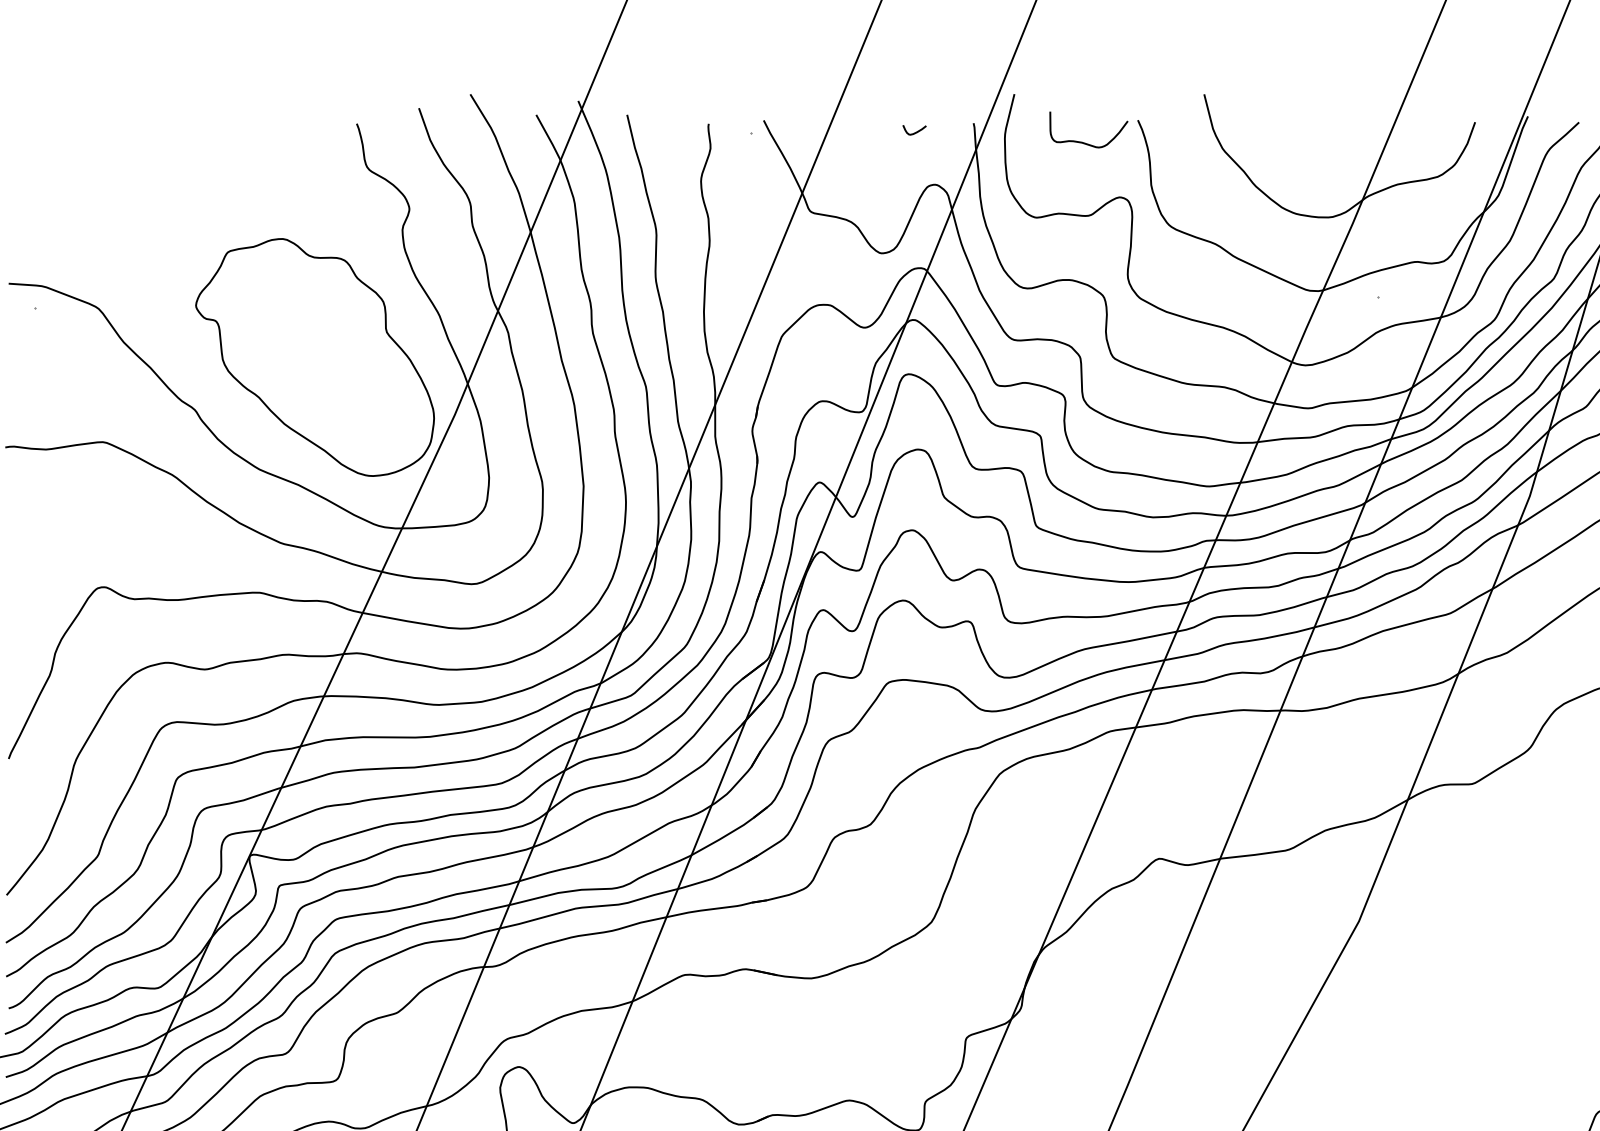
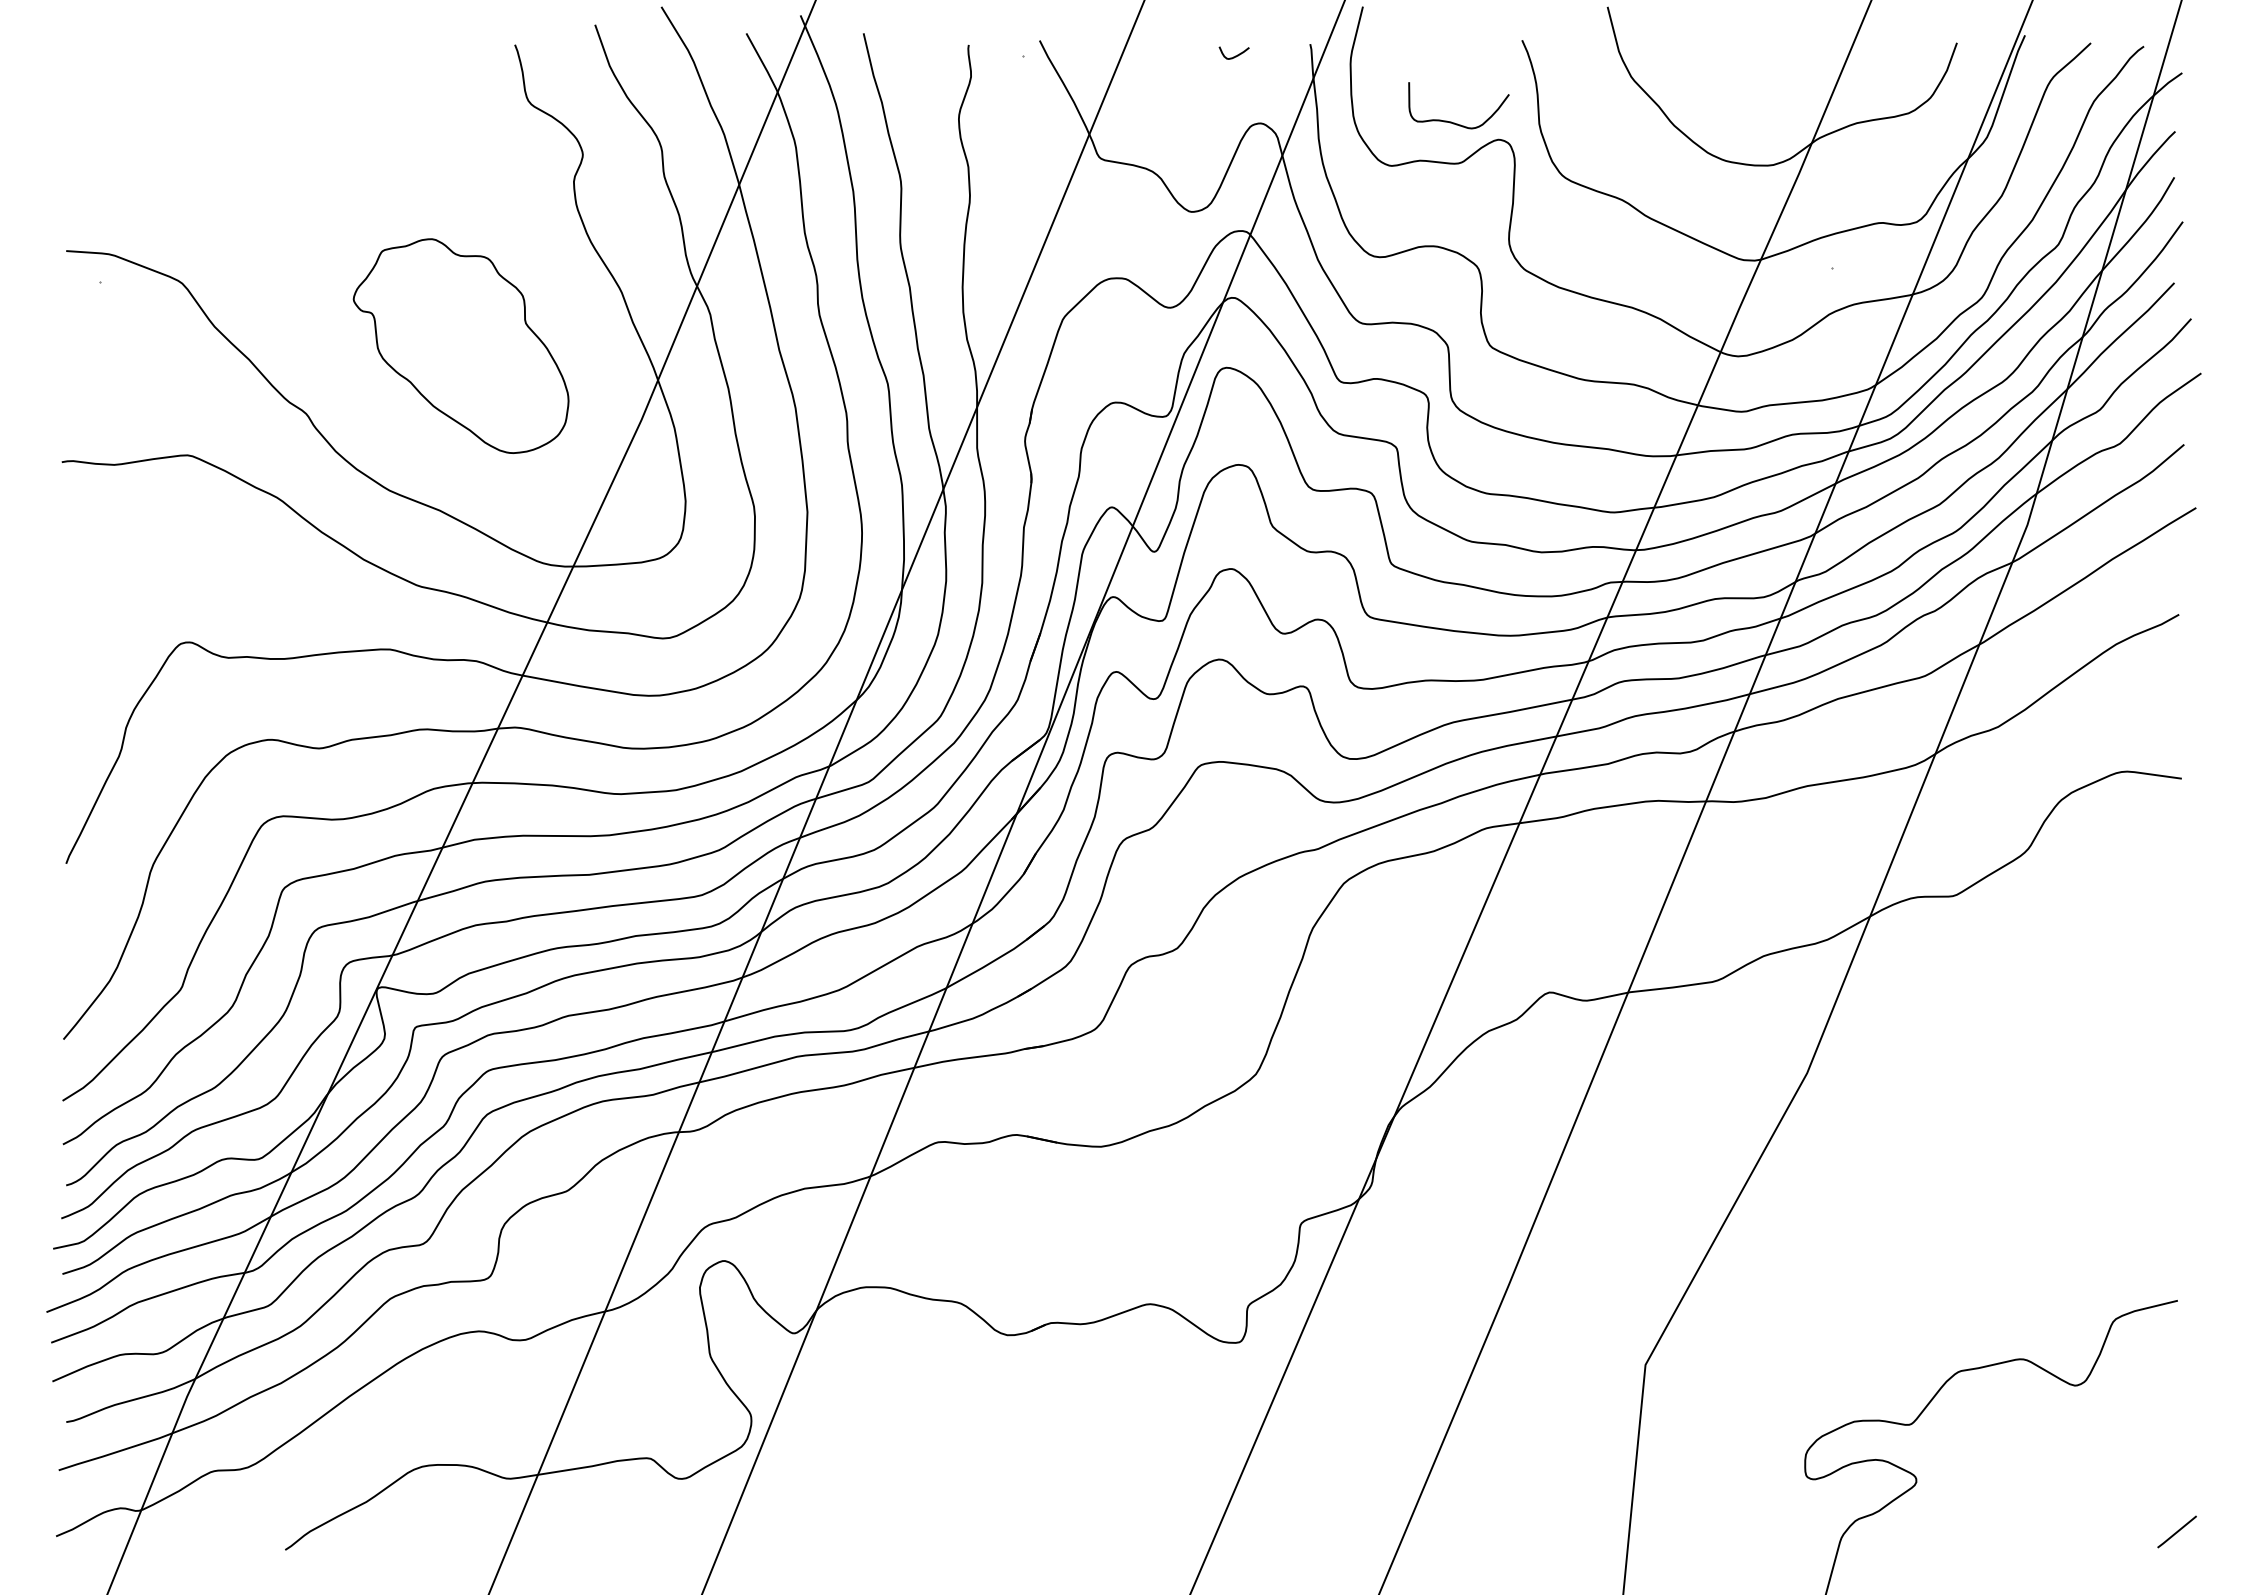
curve: (1083, 142) -> (1451, 121), moved
part: (314, 356) -> (460, 345), size x0.7

